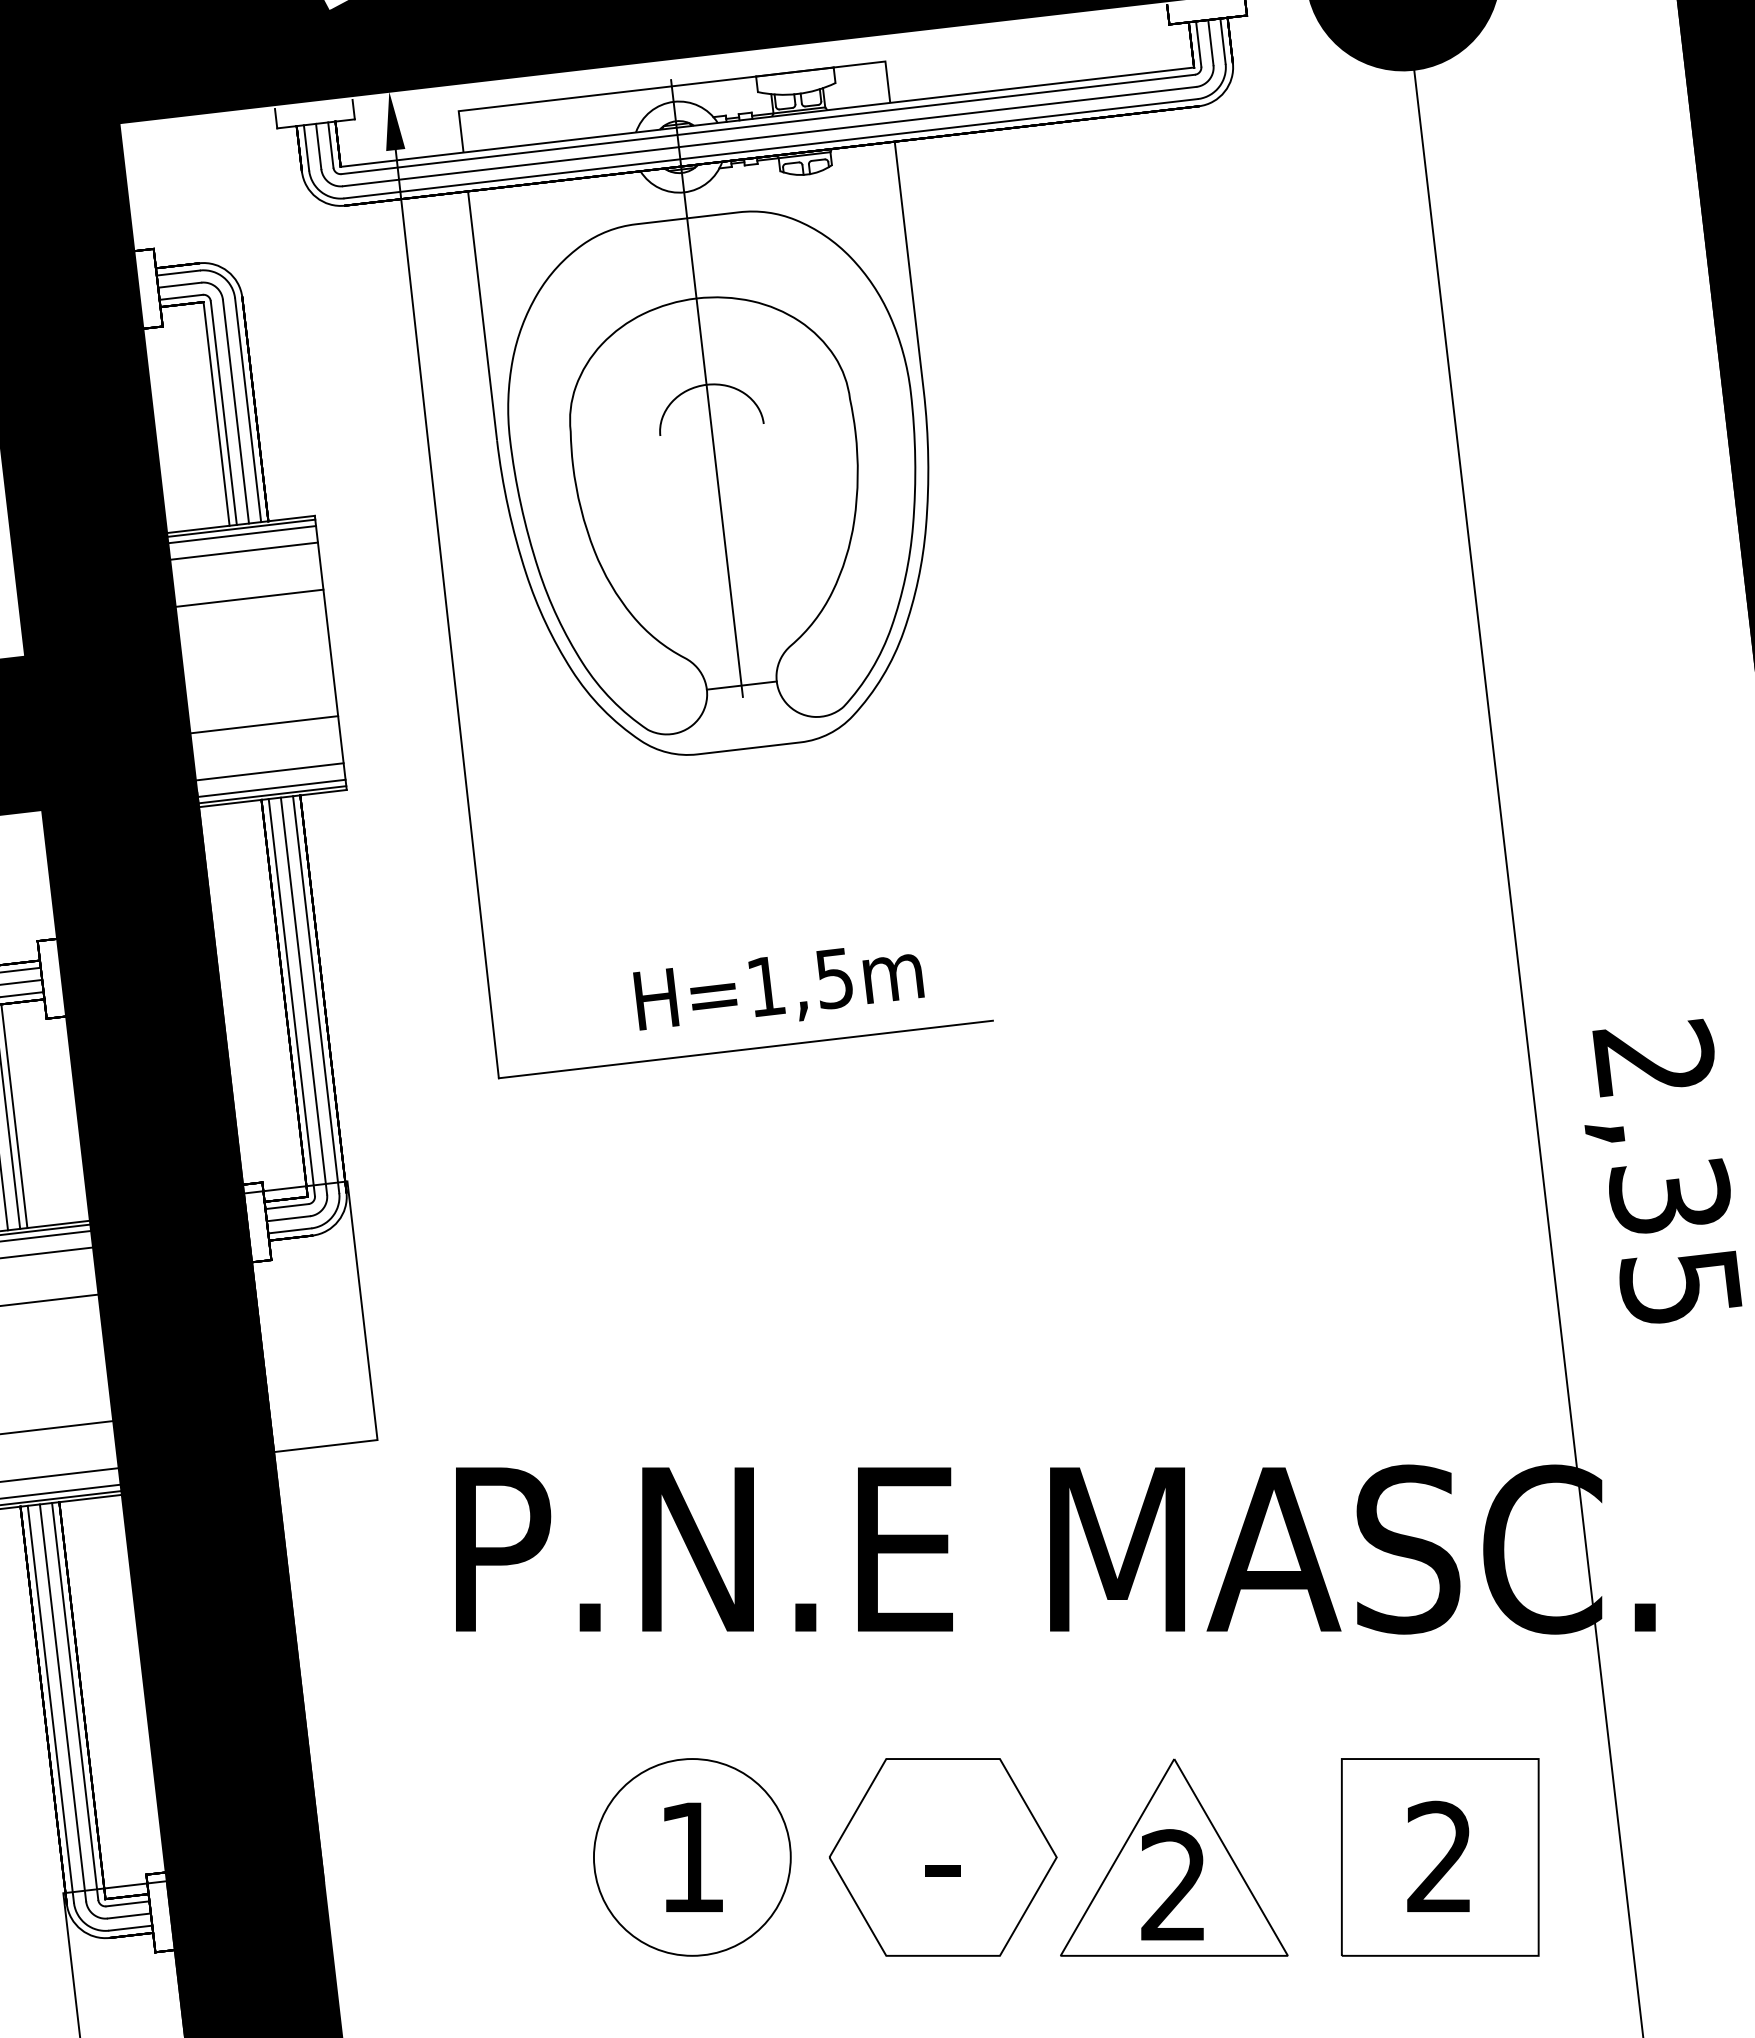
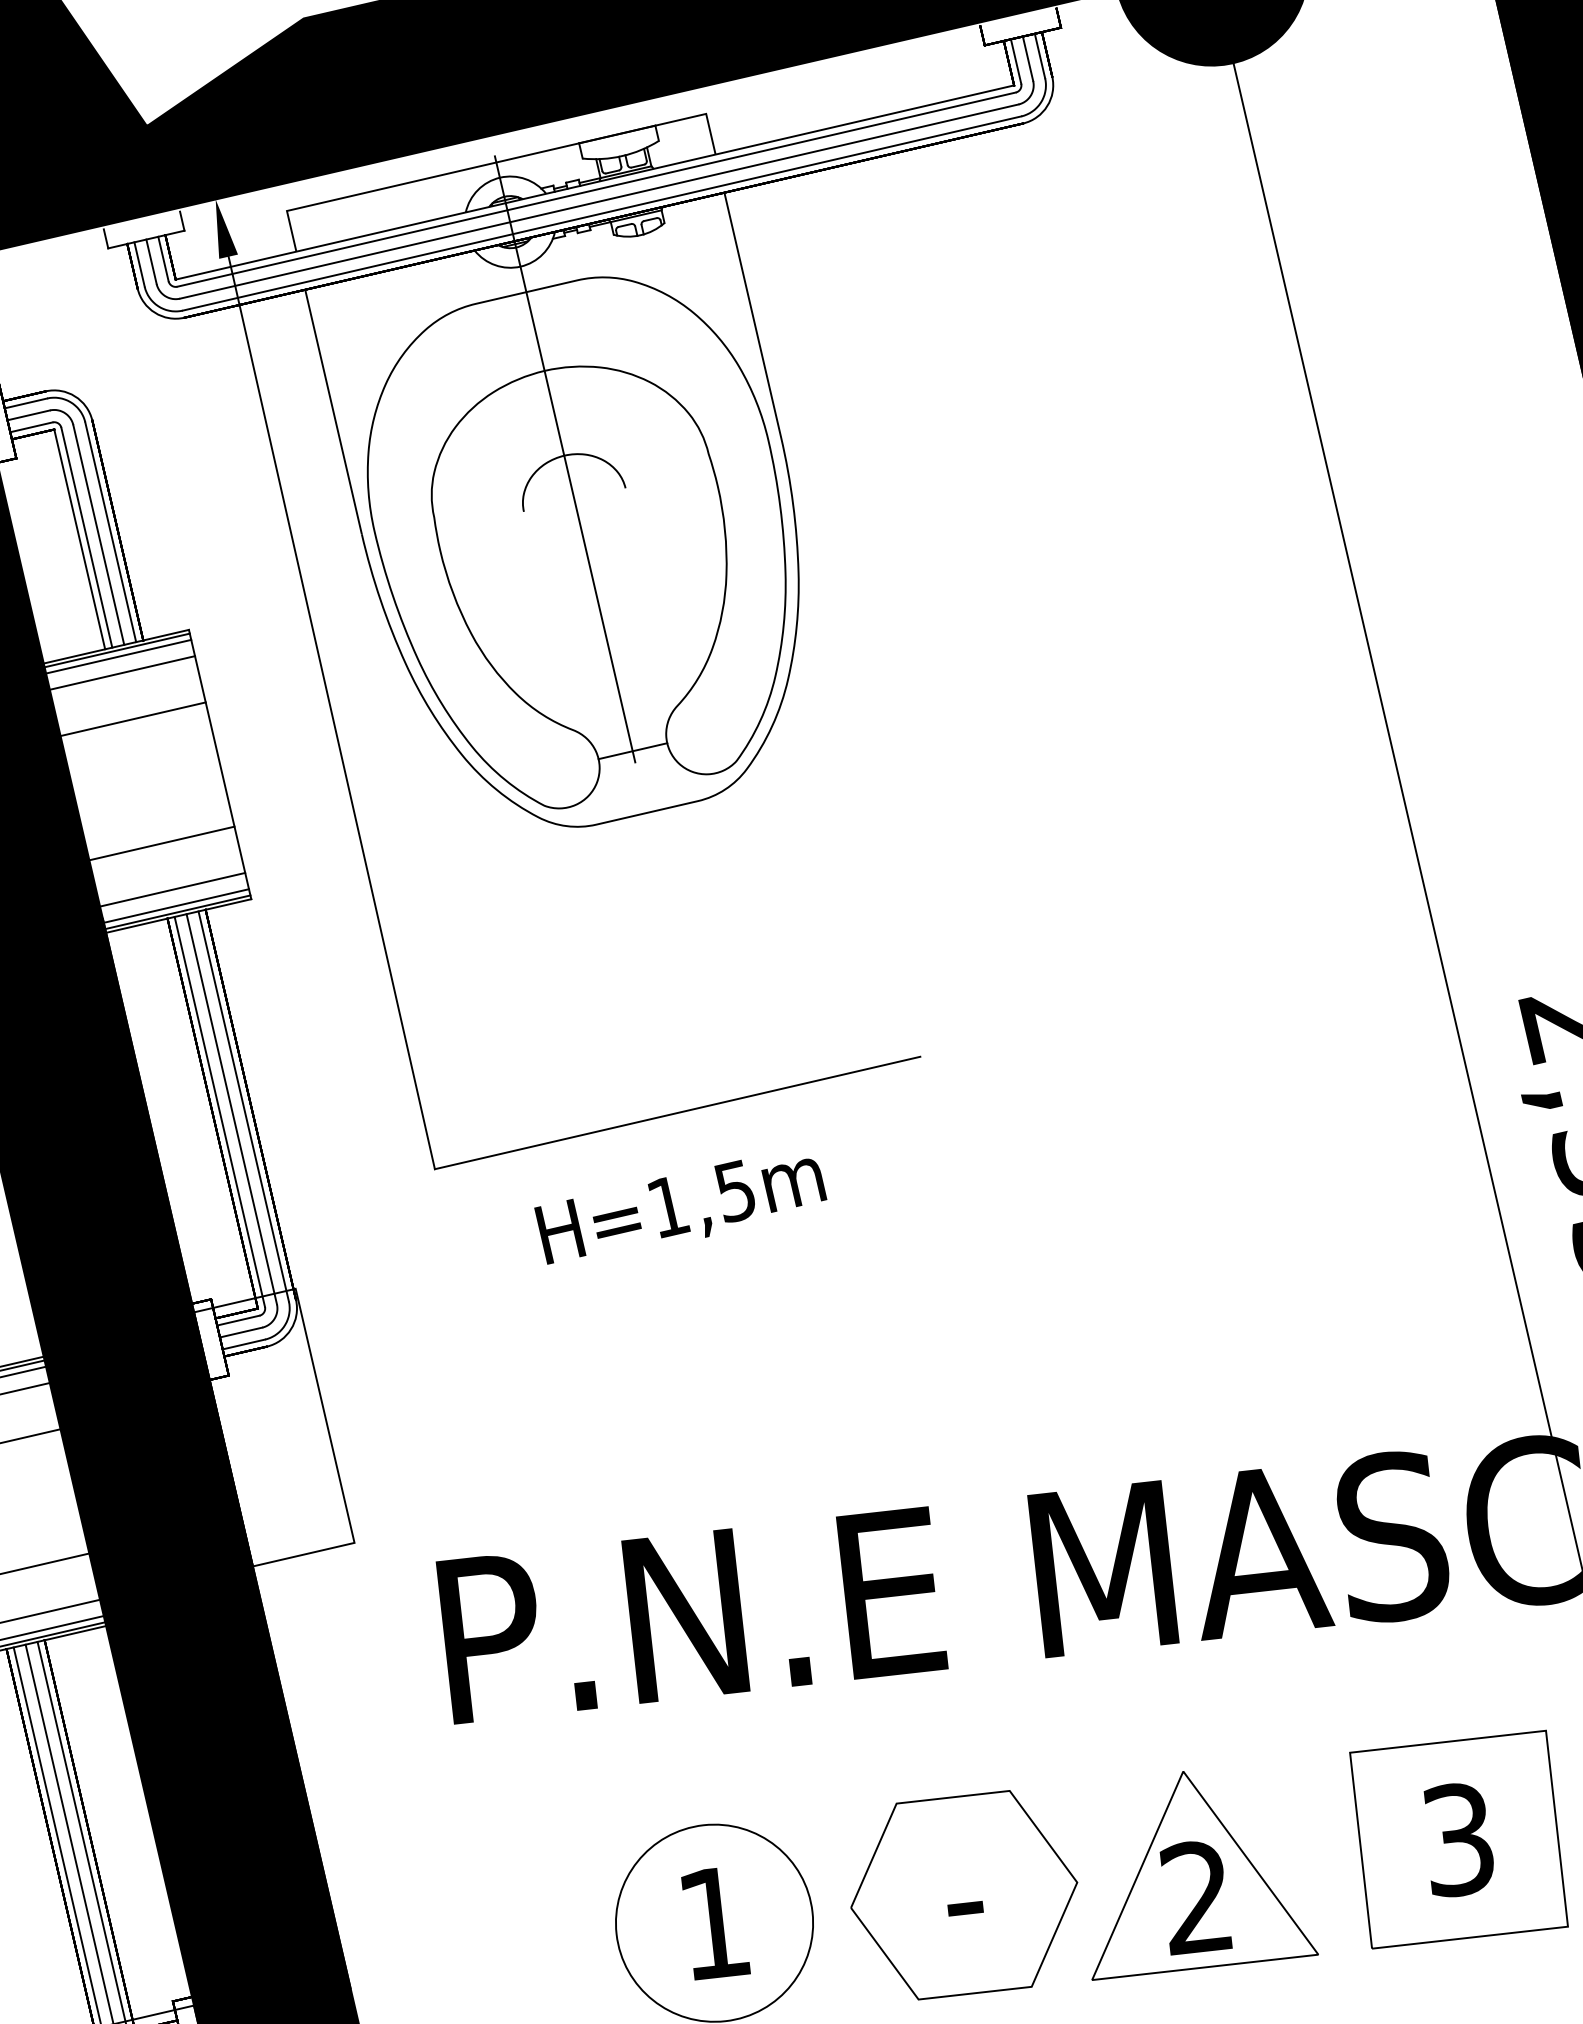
text: (778, 989) -> (680, 1208), moved
text: (1439, 1857) -> (1458, 1839), 2 -> 3

